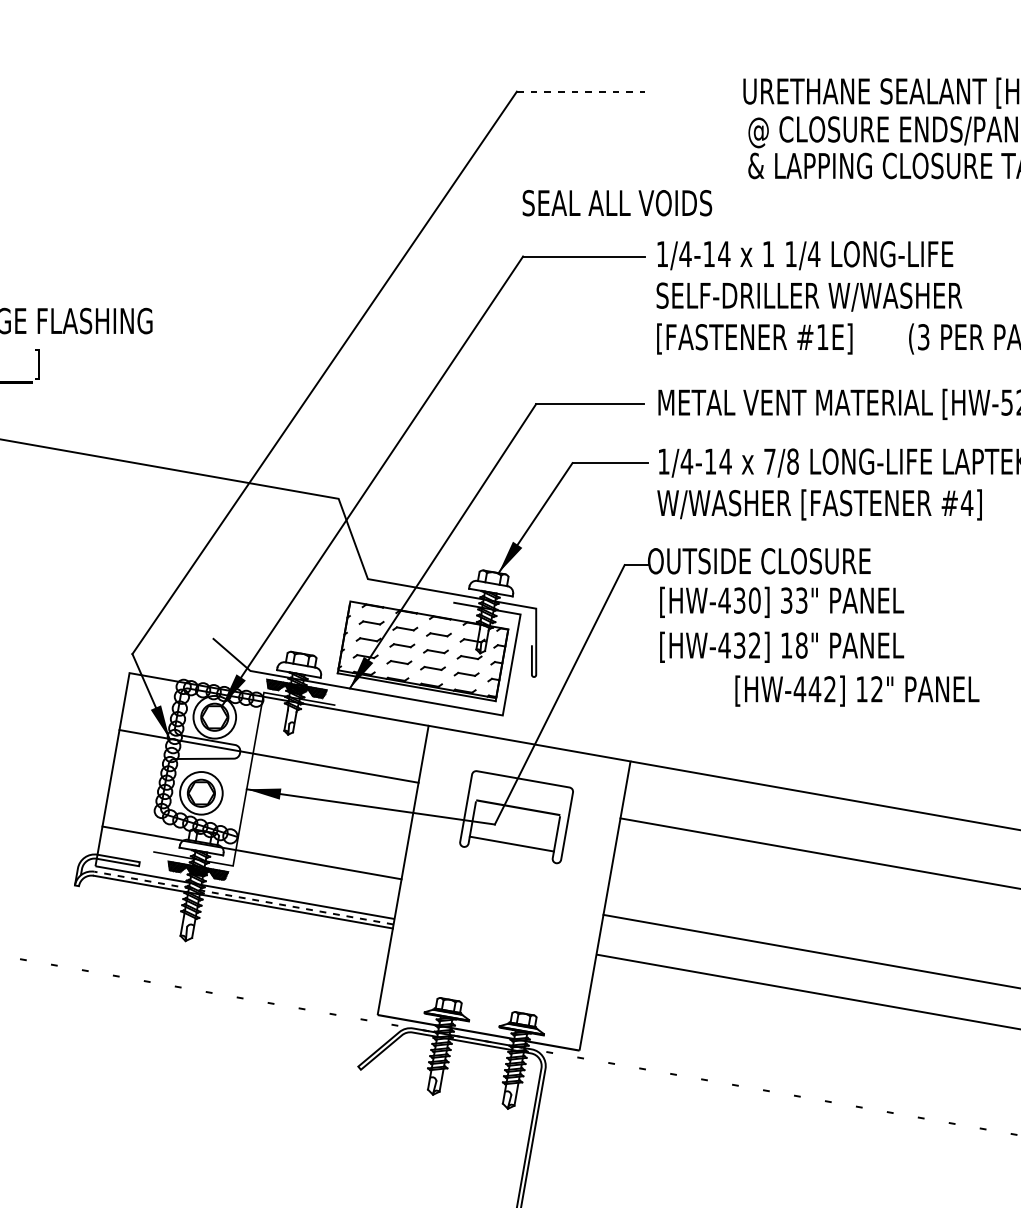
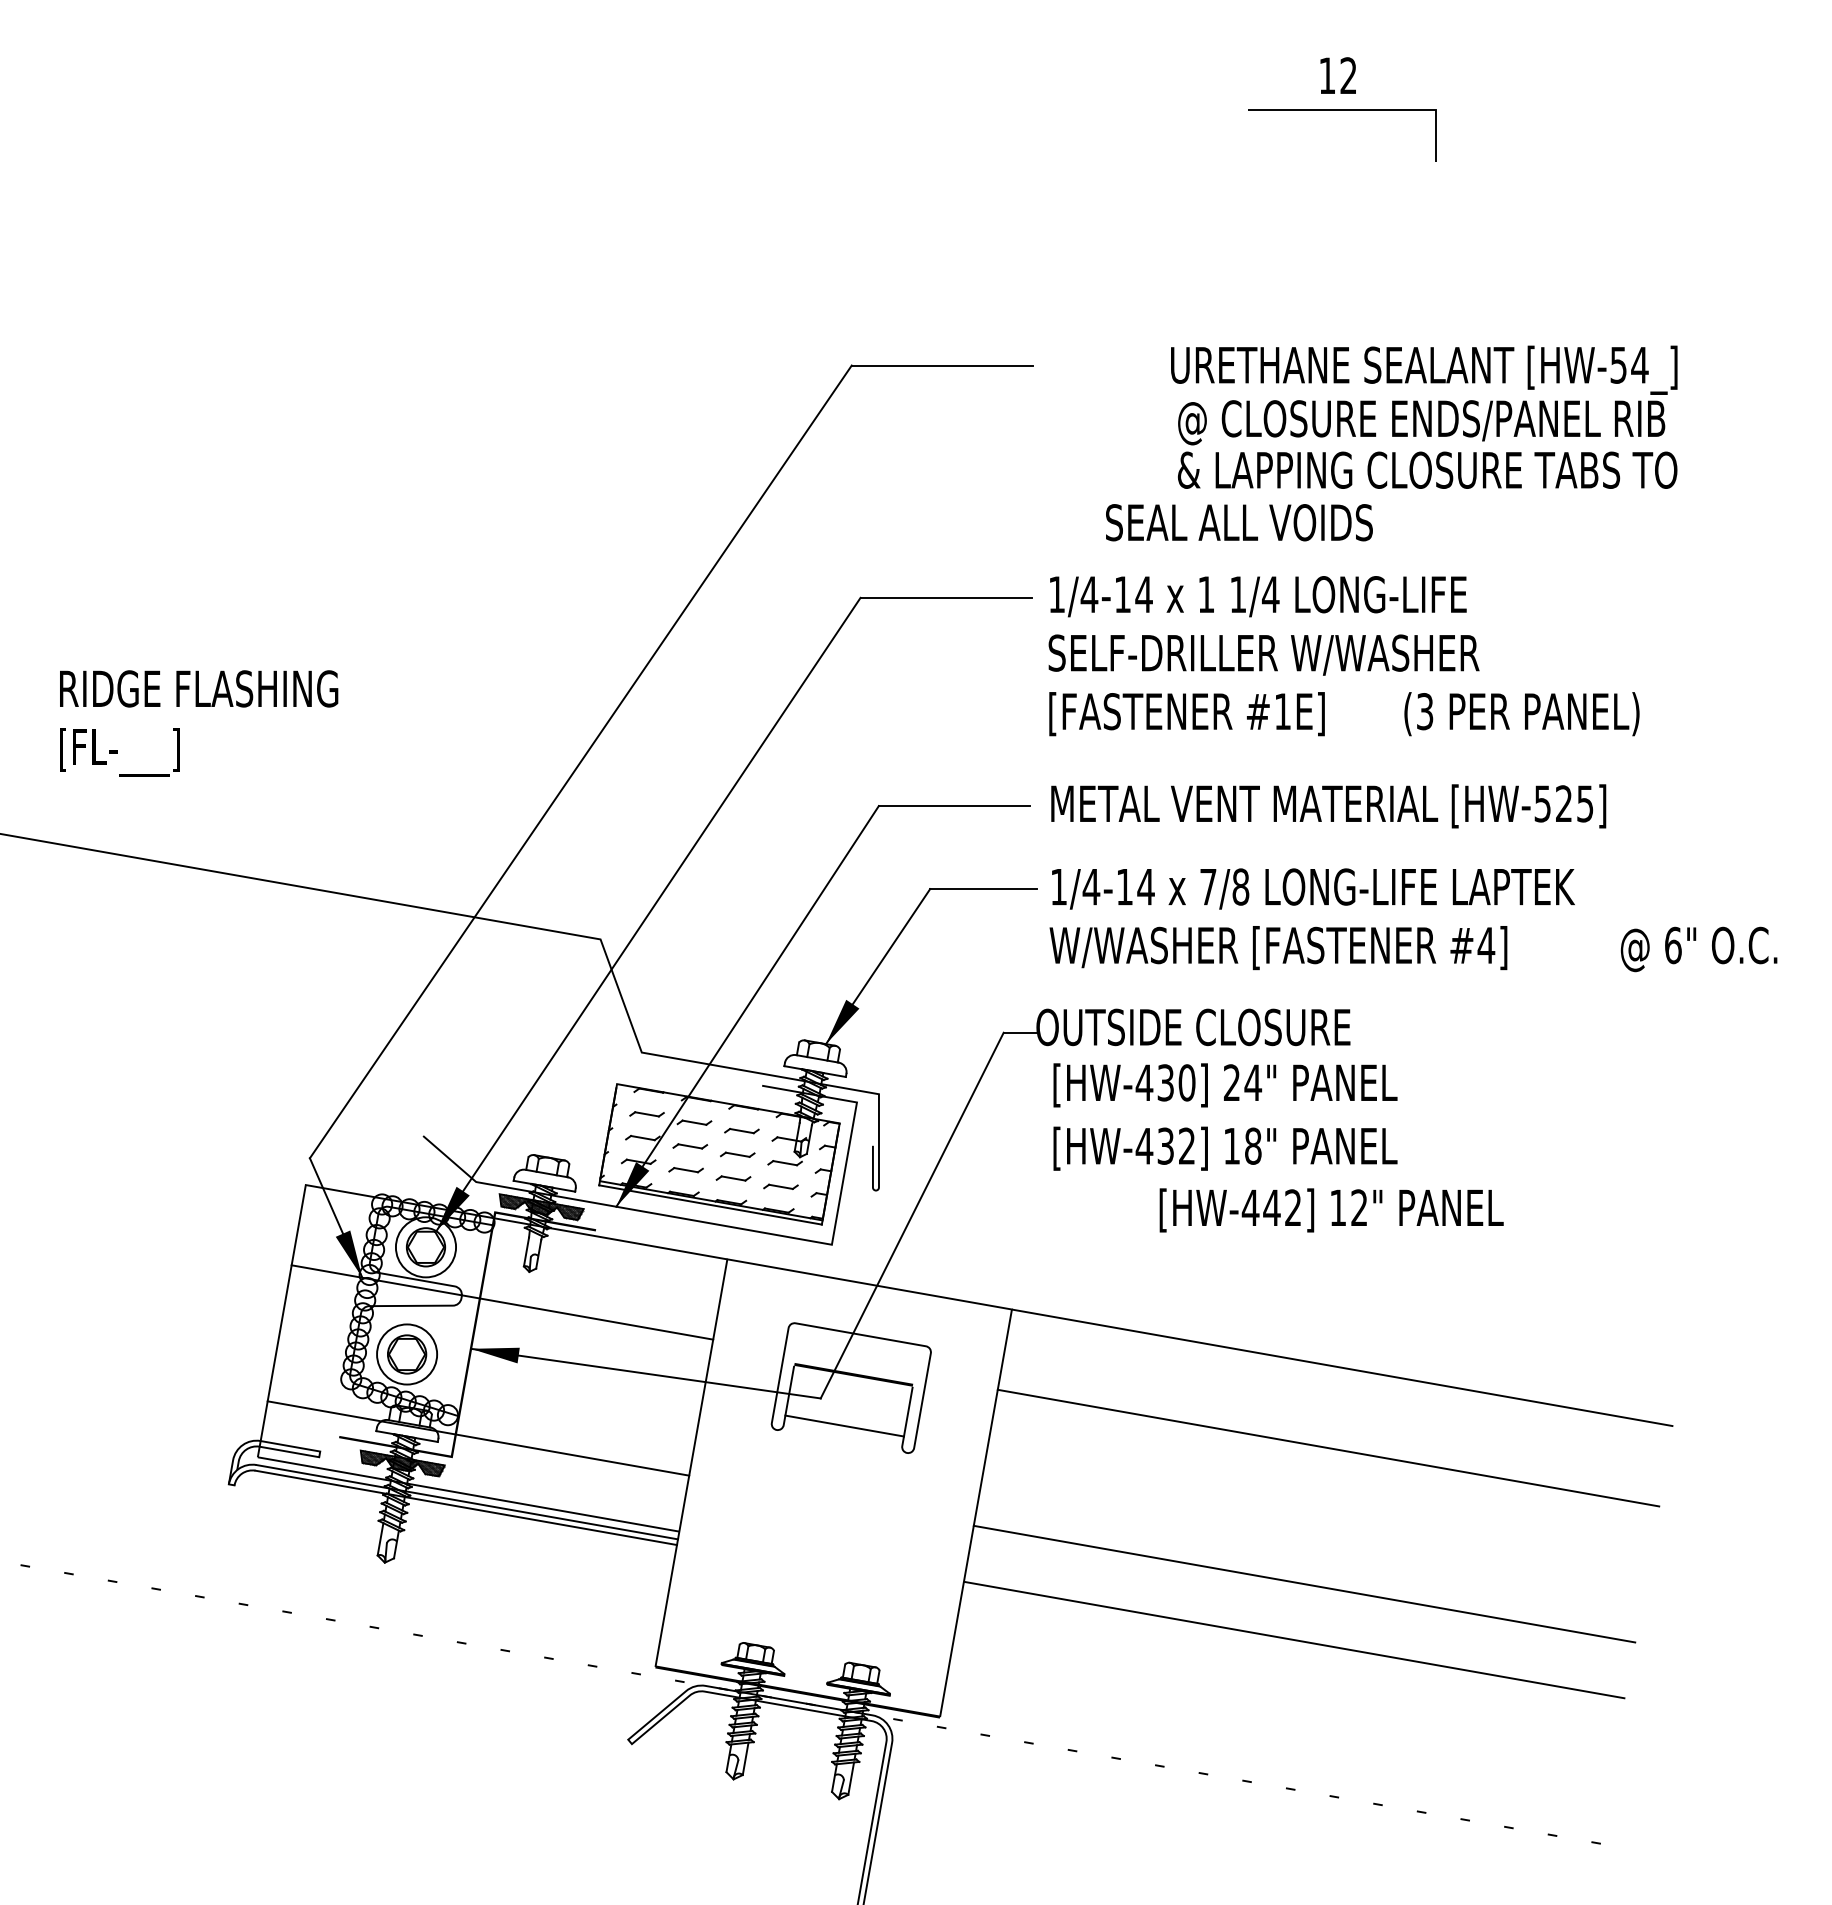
line: (581, 91) -> (942, 365), dashed -> solid
text: (617, 203) -> (1239, 522), moved
text: (794, 600) -> (1243, 1082), 33" -> 24"
line: (243, 898) -> (466, 1502), dashed -> solid

